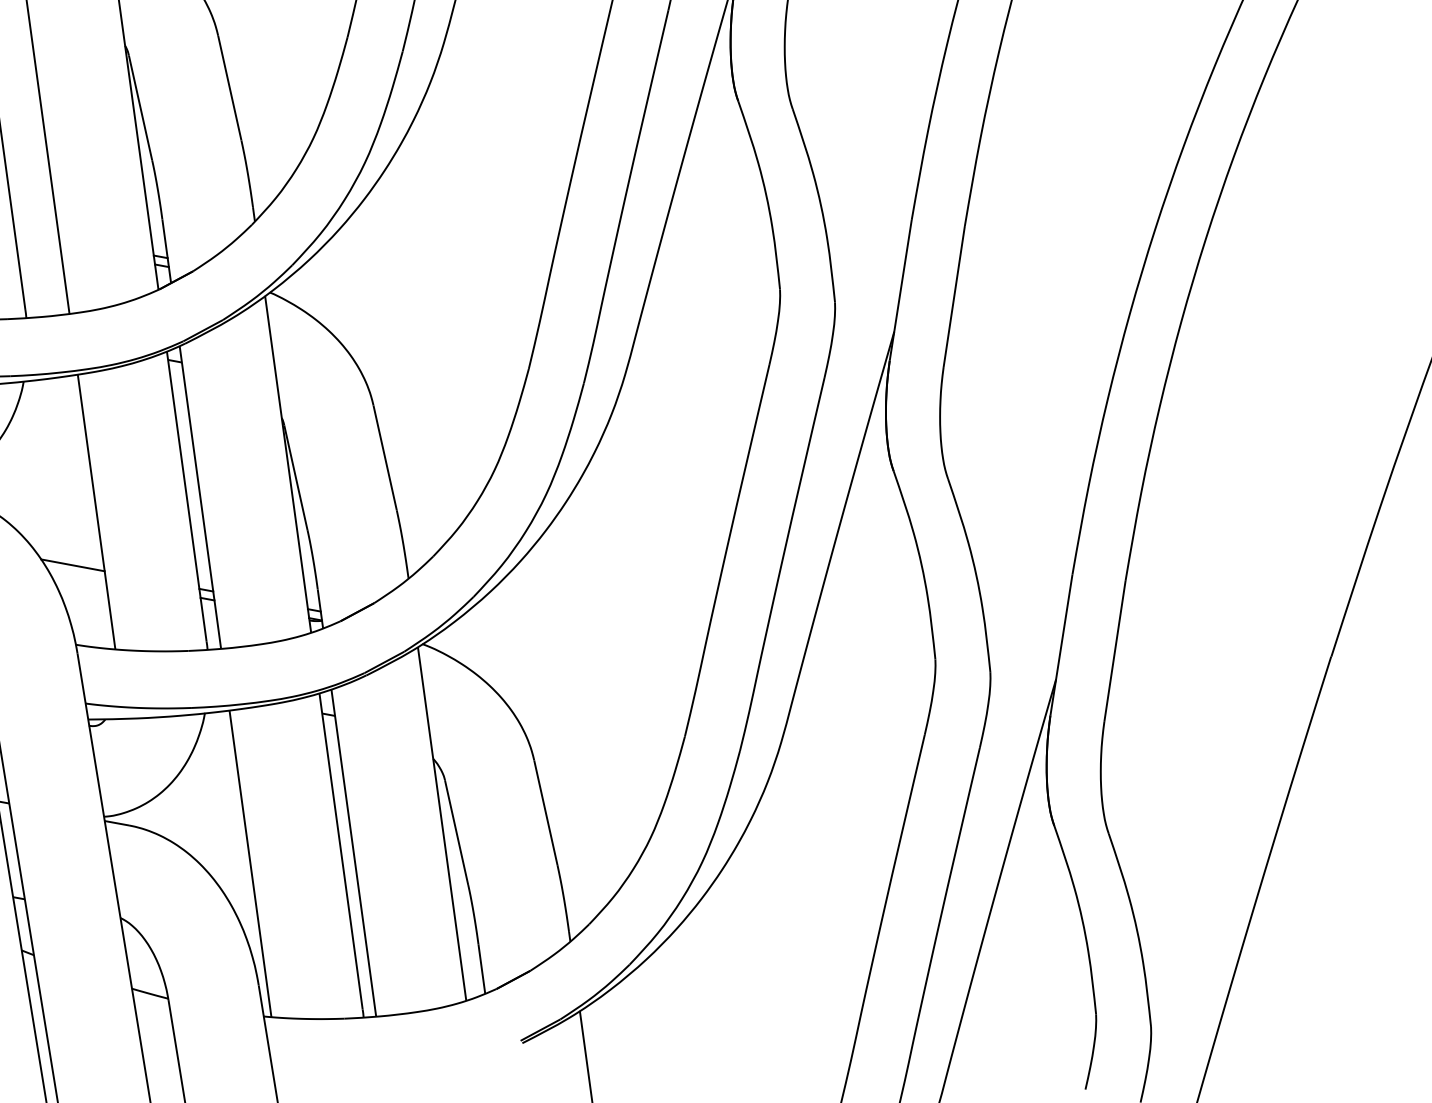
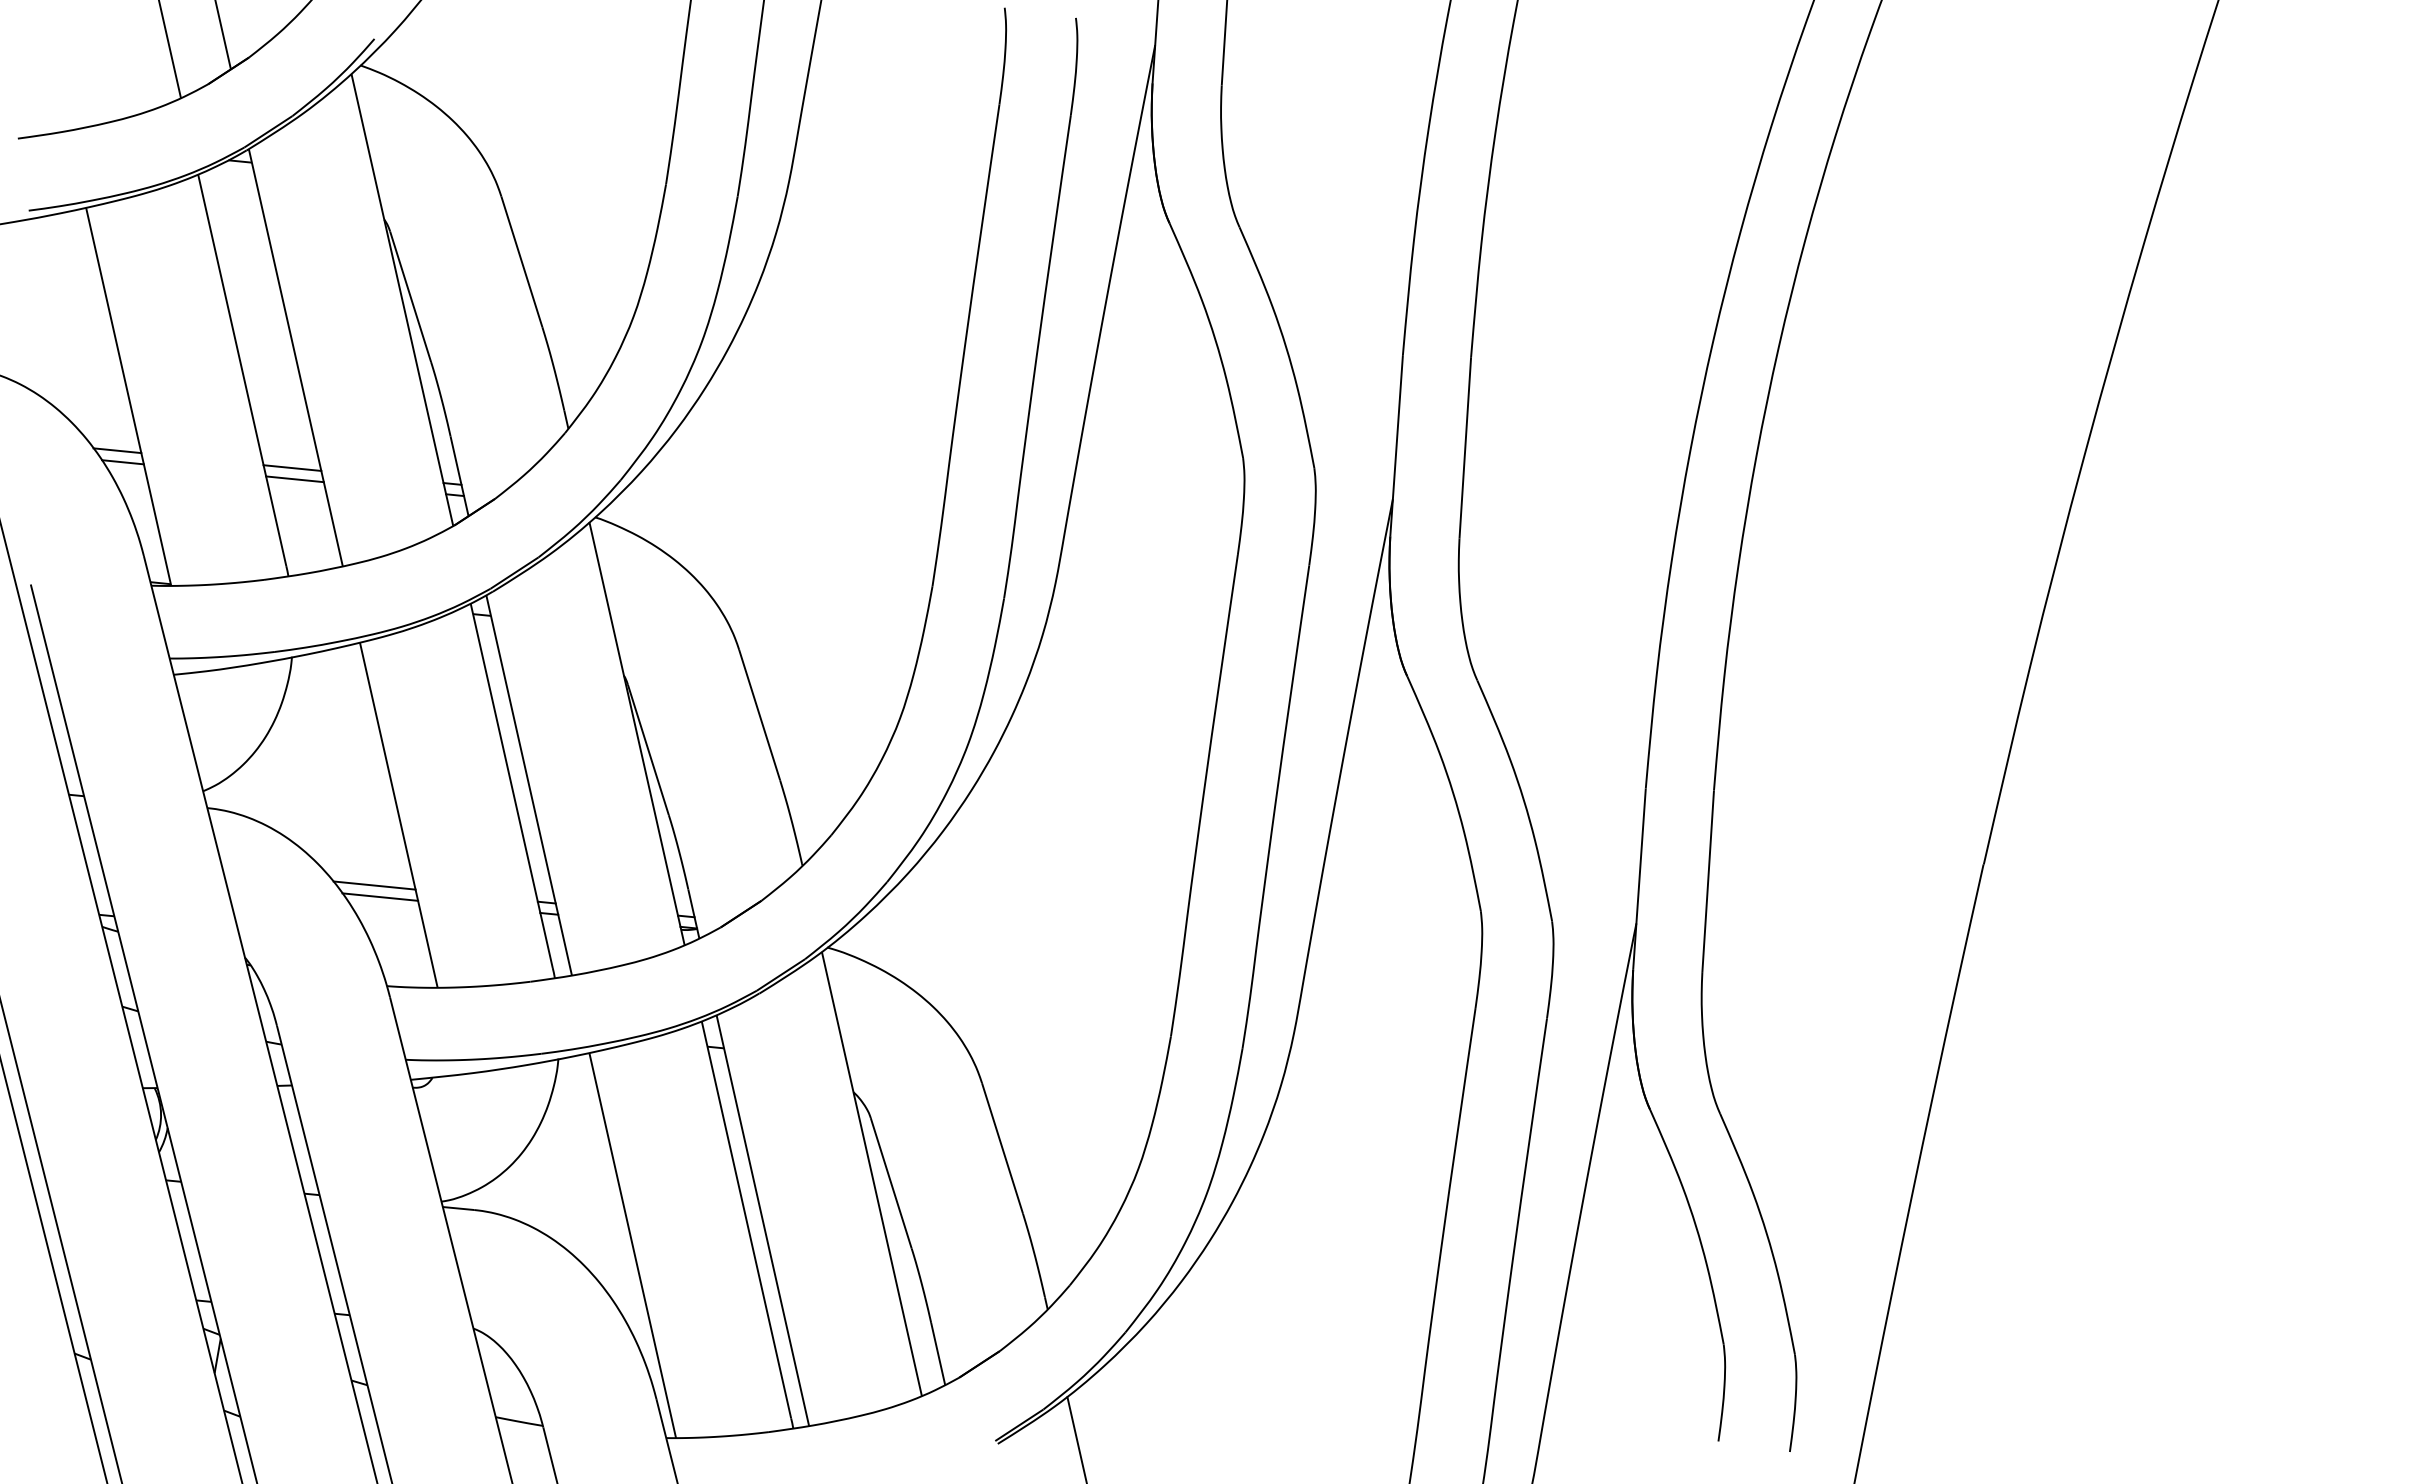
line: (36, 233) -> (292, 467), added
line: (37, 242) -> (294, 479), added
line: (76, 574) -> (380, 896), added

